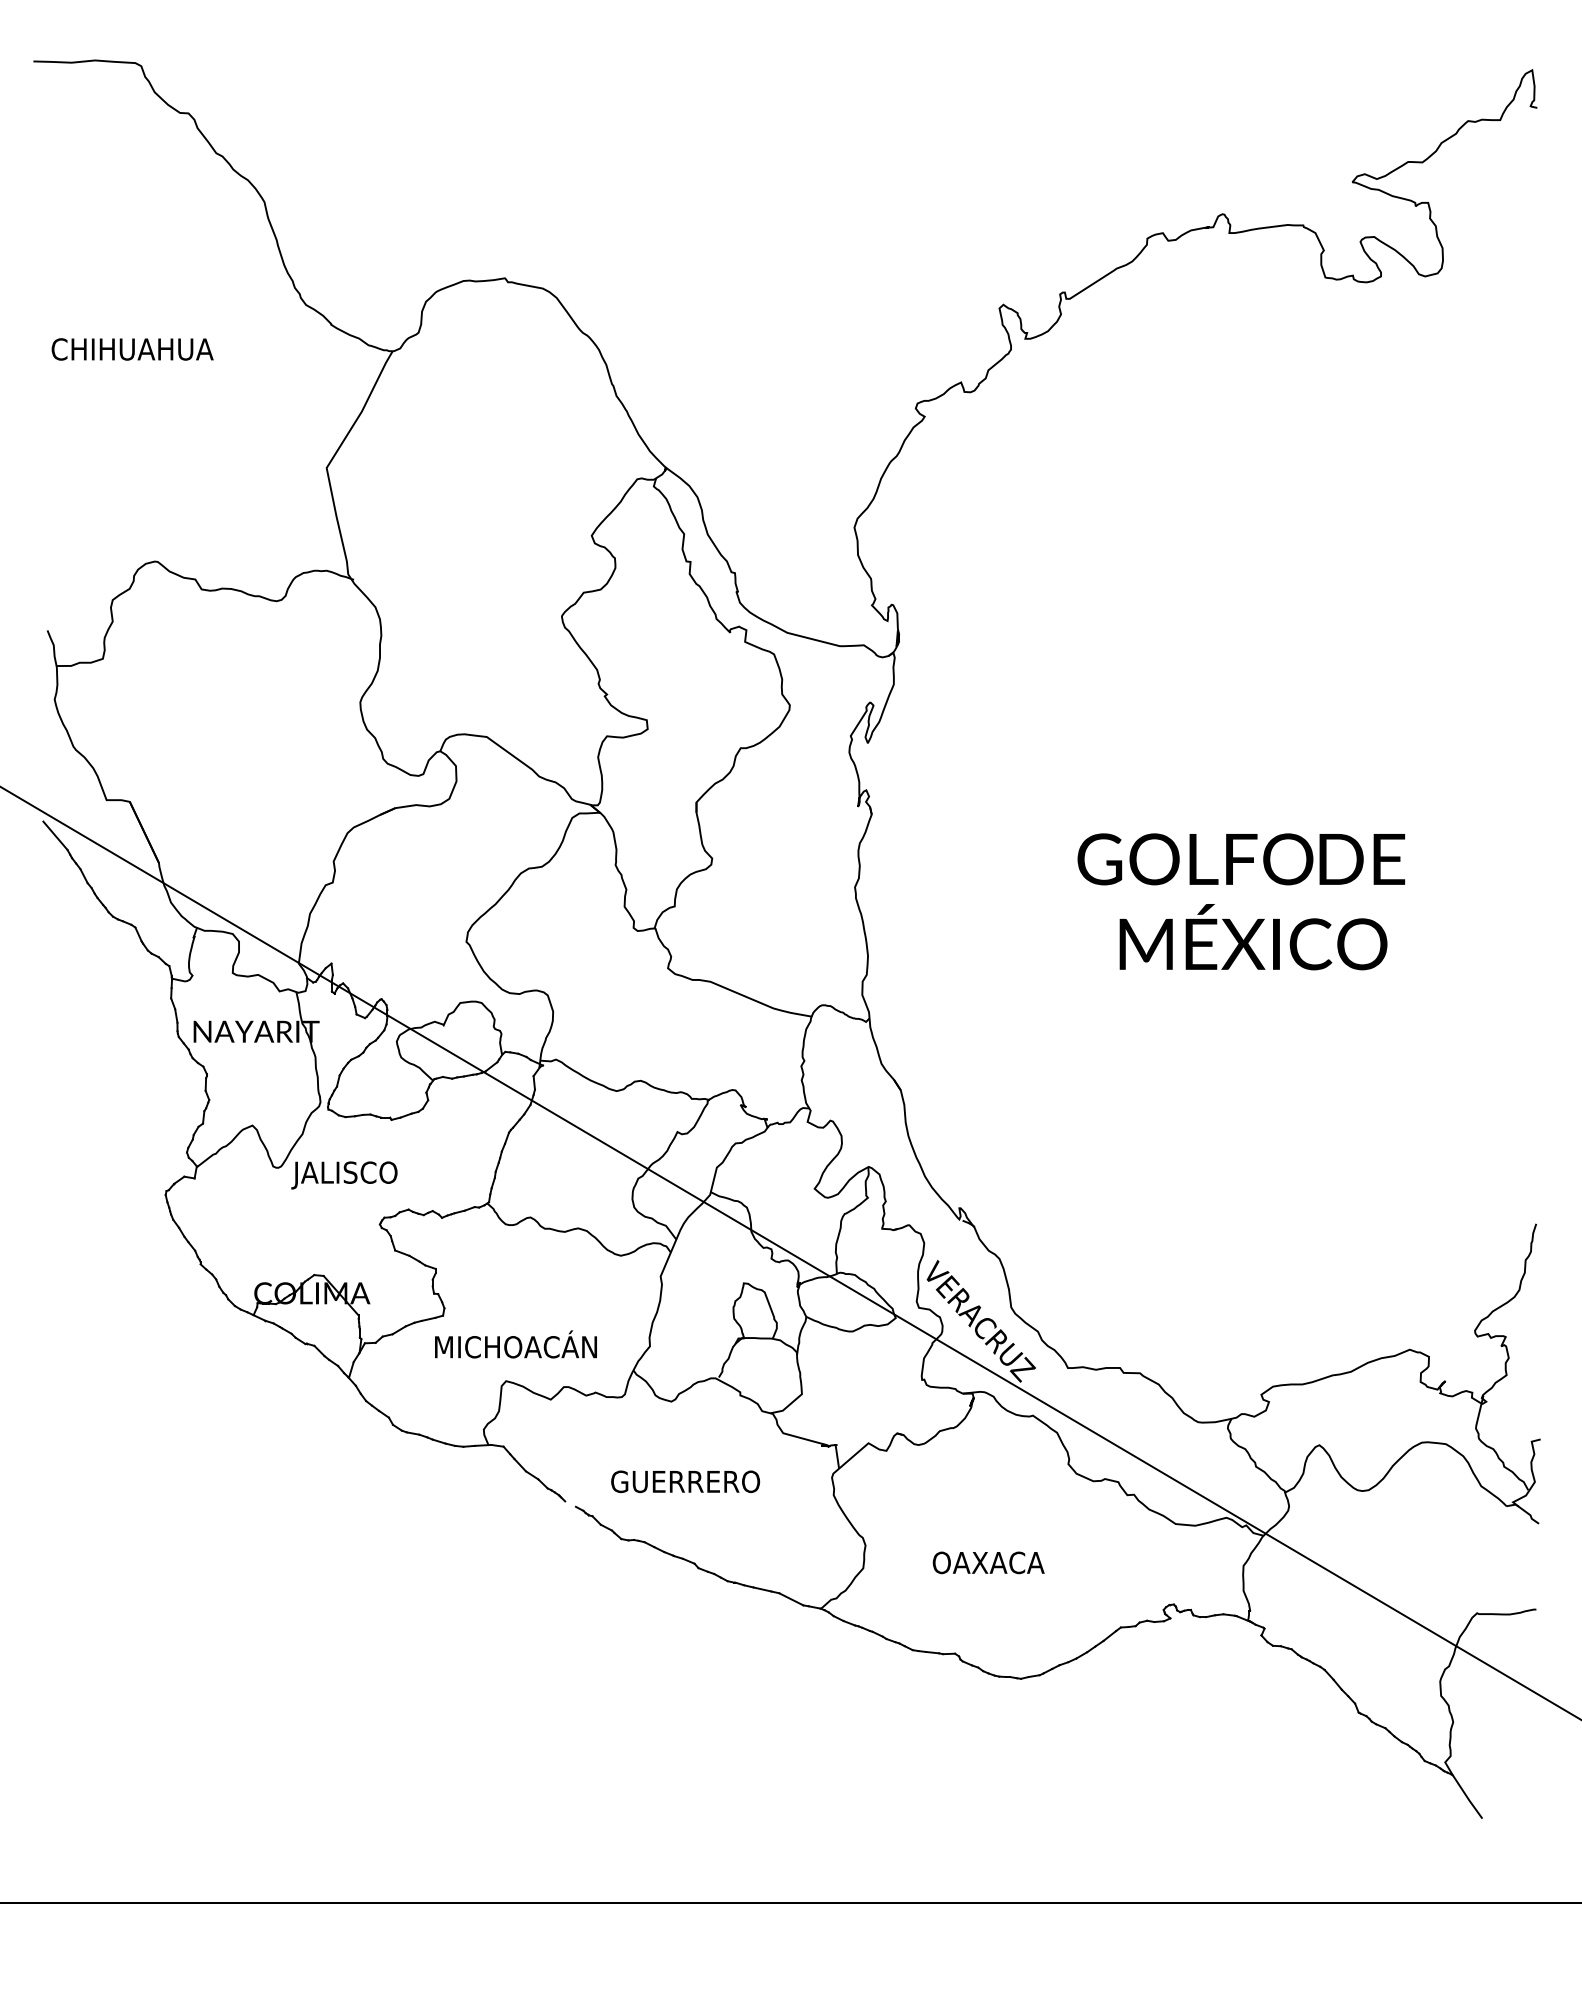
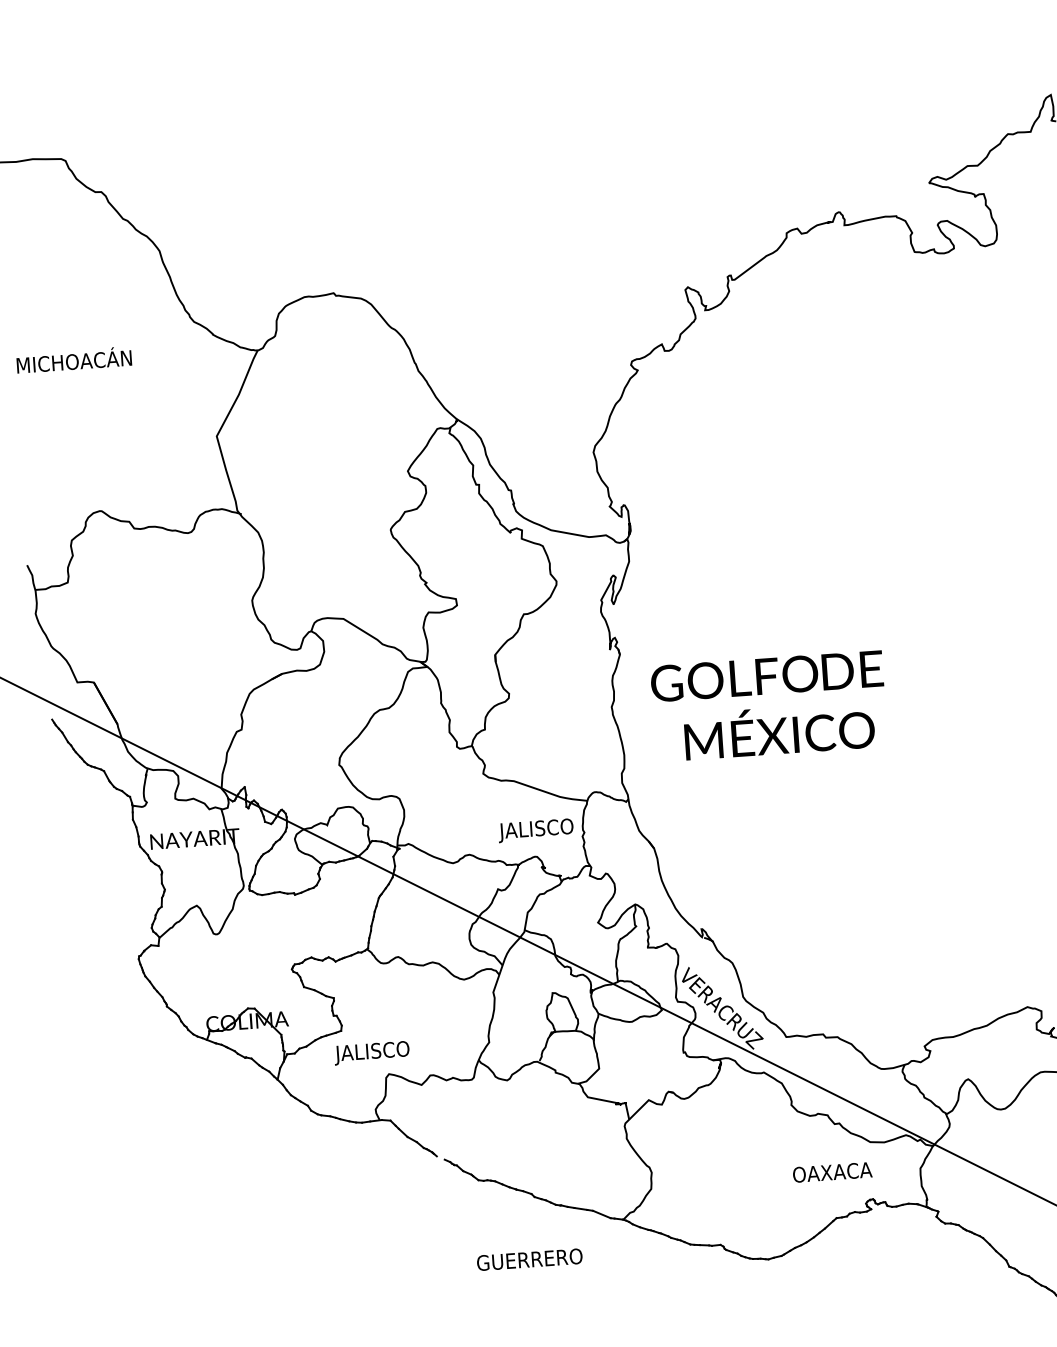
text: (132, 346) -> (73, 359), CHIHUAHUA -> MICHOACÁN
line: (55, 835) -> (42, 710), removed
text: (1241, 901) -> (769, 706), moved
text: (344, 1175) -> (536, 830), moved
text: (513, 1347) -> (392, 1049), MICHOACÁN -> JALISCO
text: (685, 1481) -> (529, 1259), moved
text: (988, 1562) -> (832, 1172), moved

